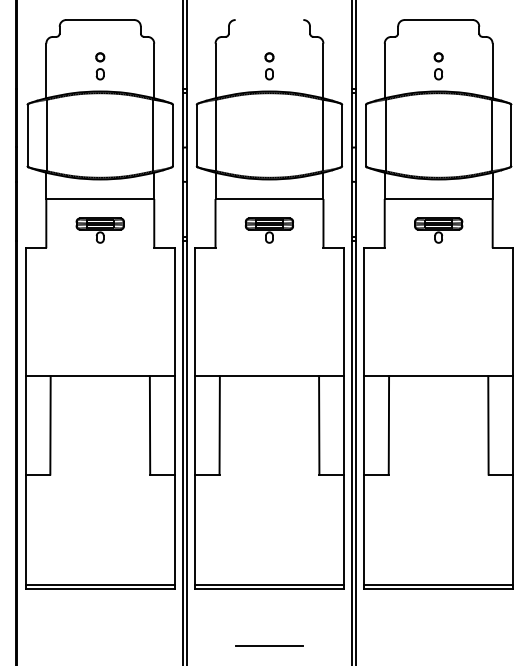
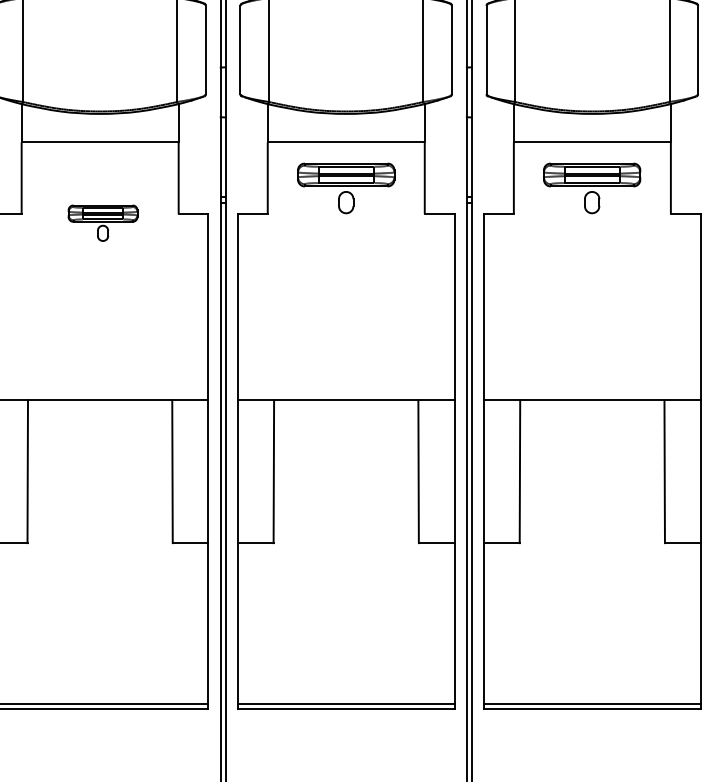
part: (99, 230) -> (101, 223), moved
part: (269, 230) -> (346, 188), size x1.4
part: (438, 230) -> (592, 188), size x1.4

